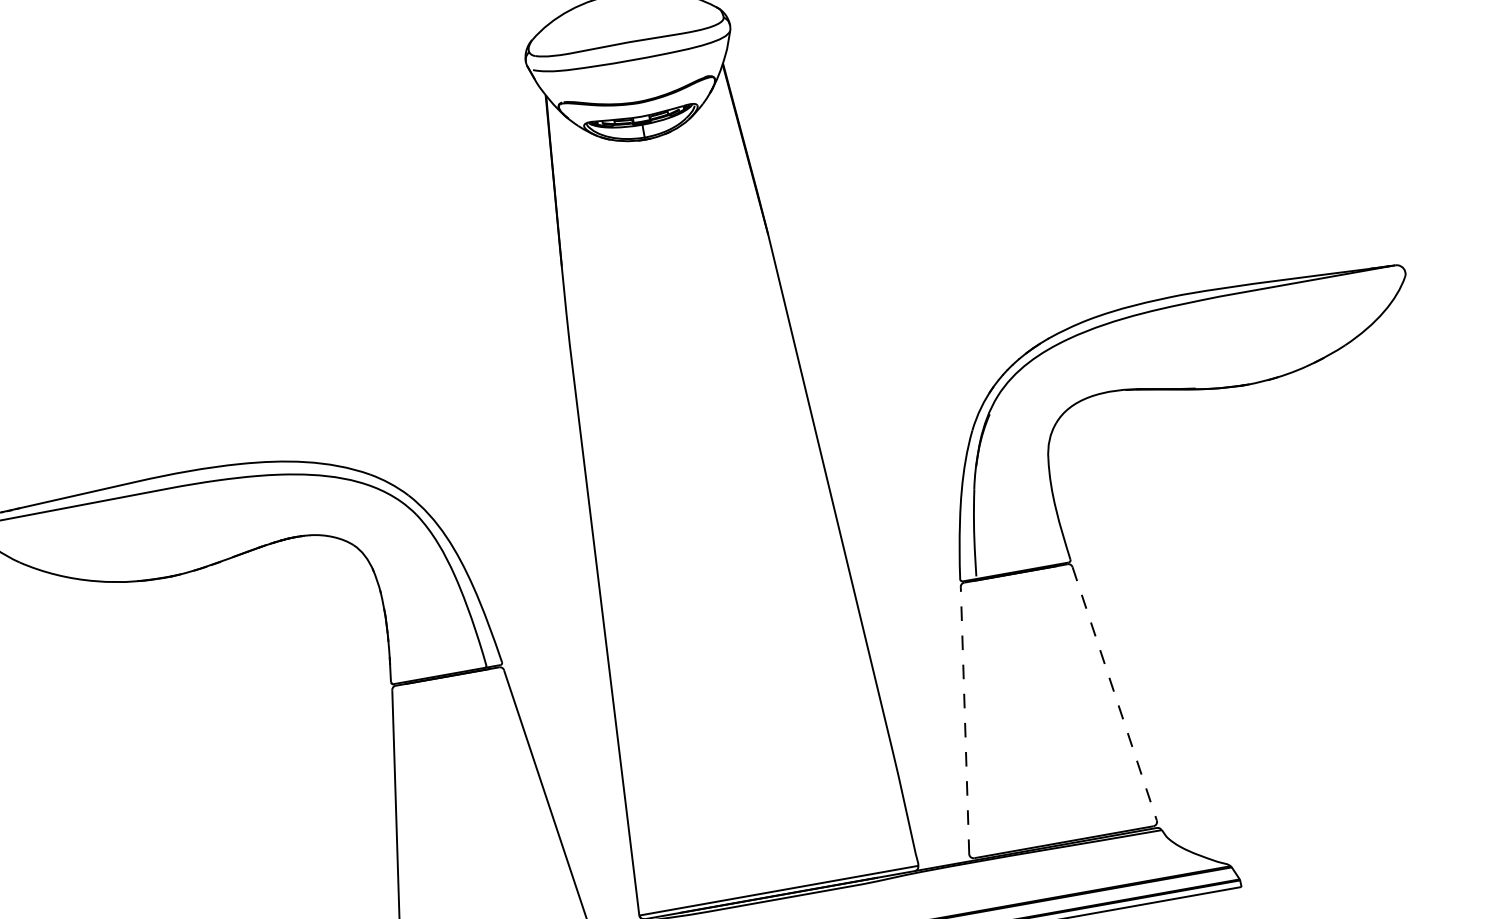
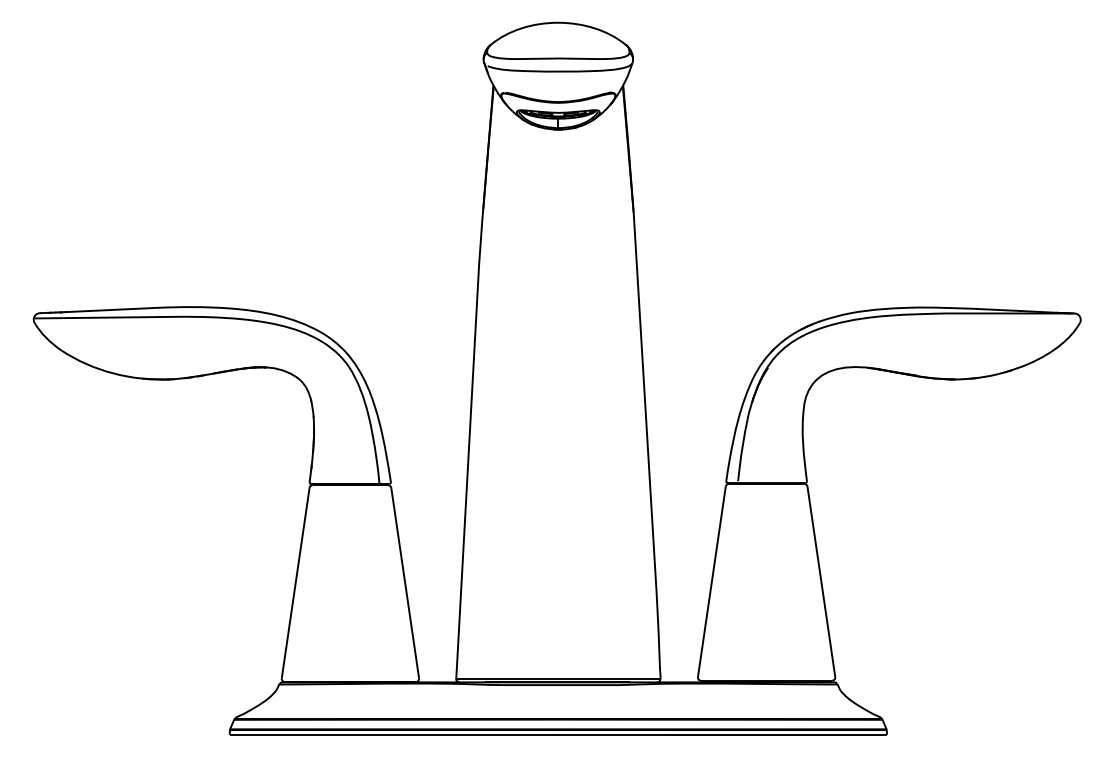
line: (1115, 694) -> (821, 582), dashed -> solid
line: (964, 720) -> (711, 581), dashed -> solid

